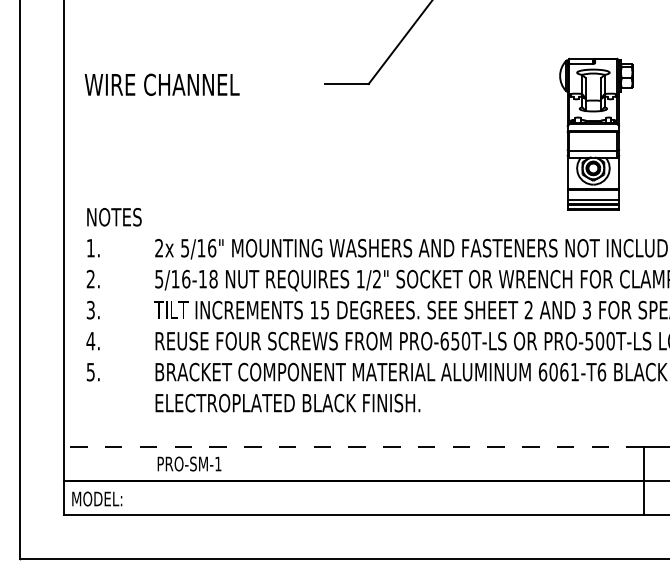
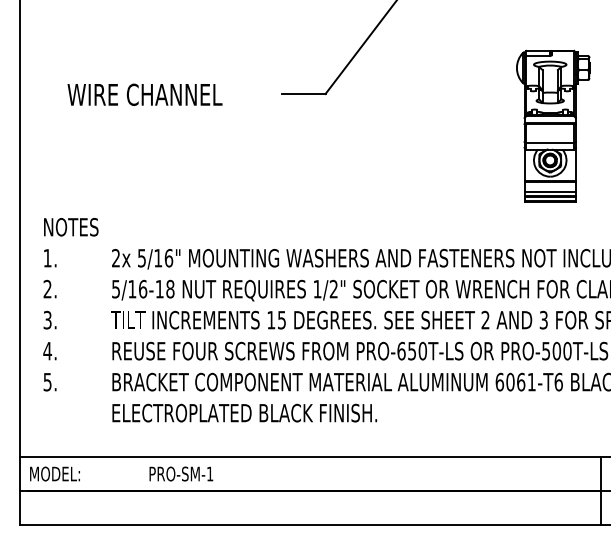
text: (161, 84) -> (144, 94), moved
part: (596, 133) -> (553, 125), moved
line: (353, 446) -> (310, 456), dashed -> solid
text: (189, 463) -> (181, 473), moved
text: (97, 498) -> (55, 473), moved

